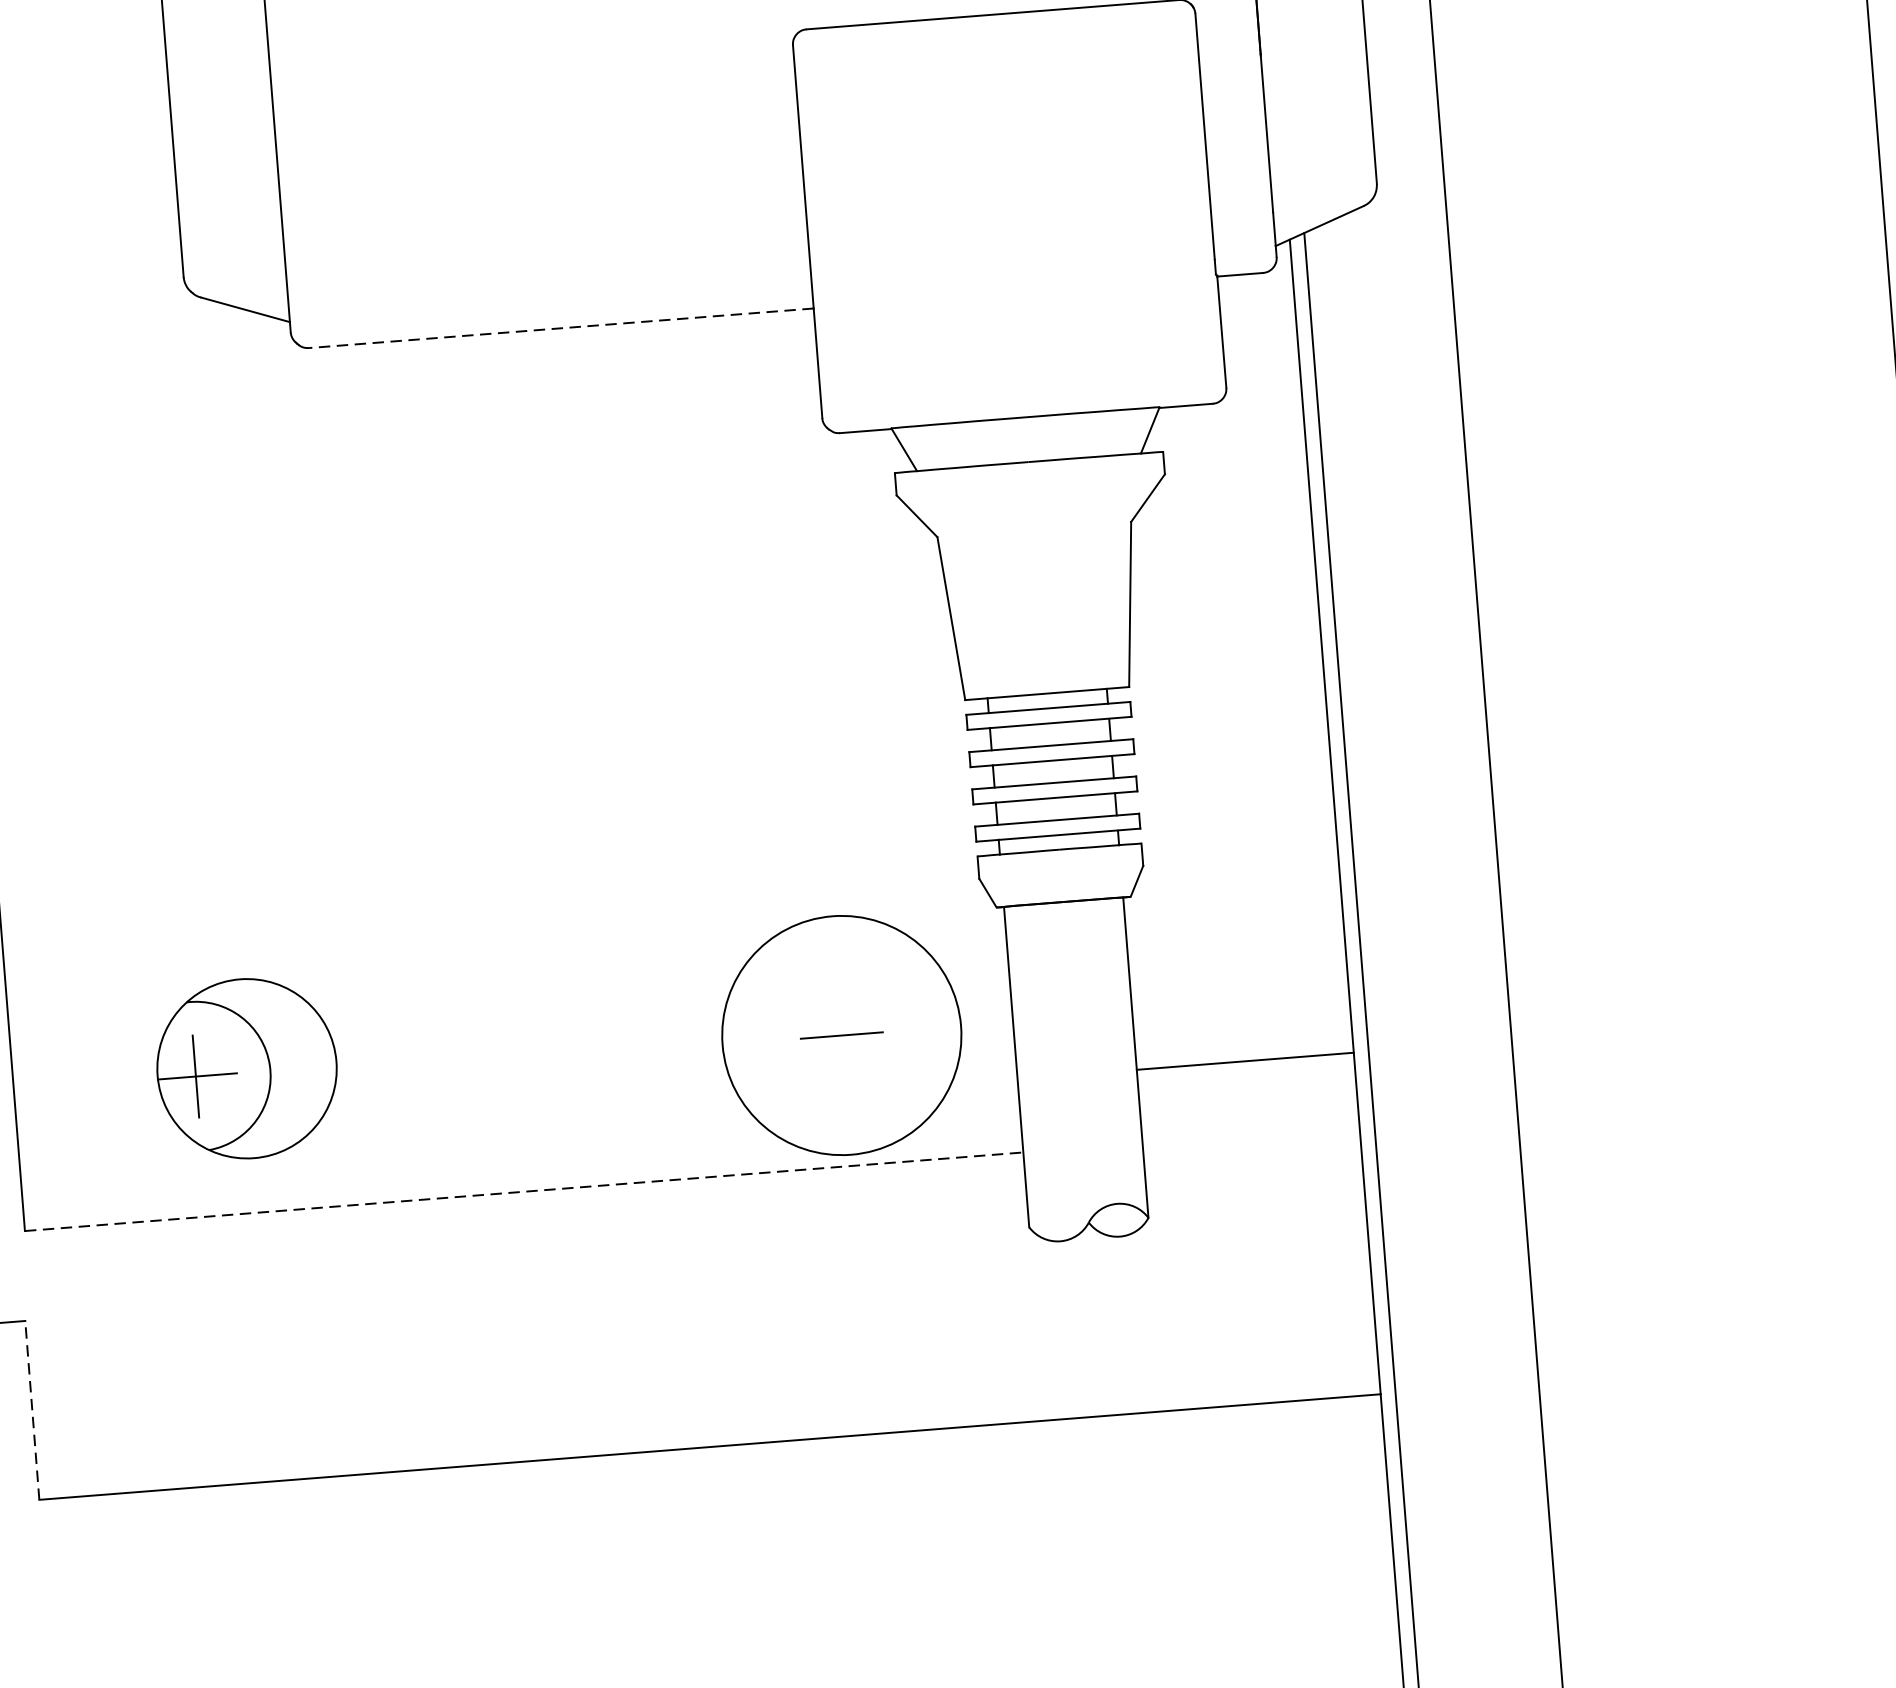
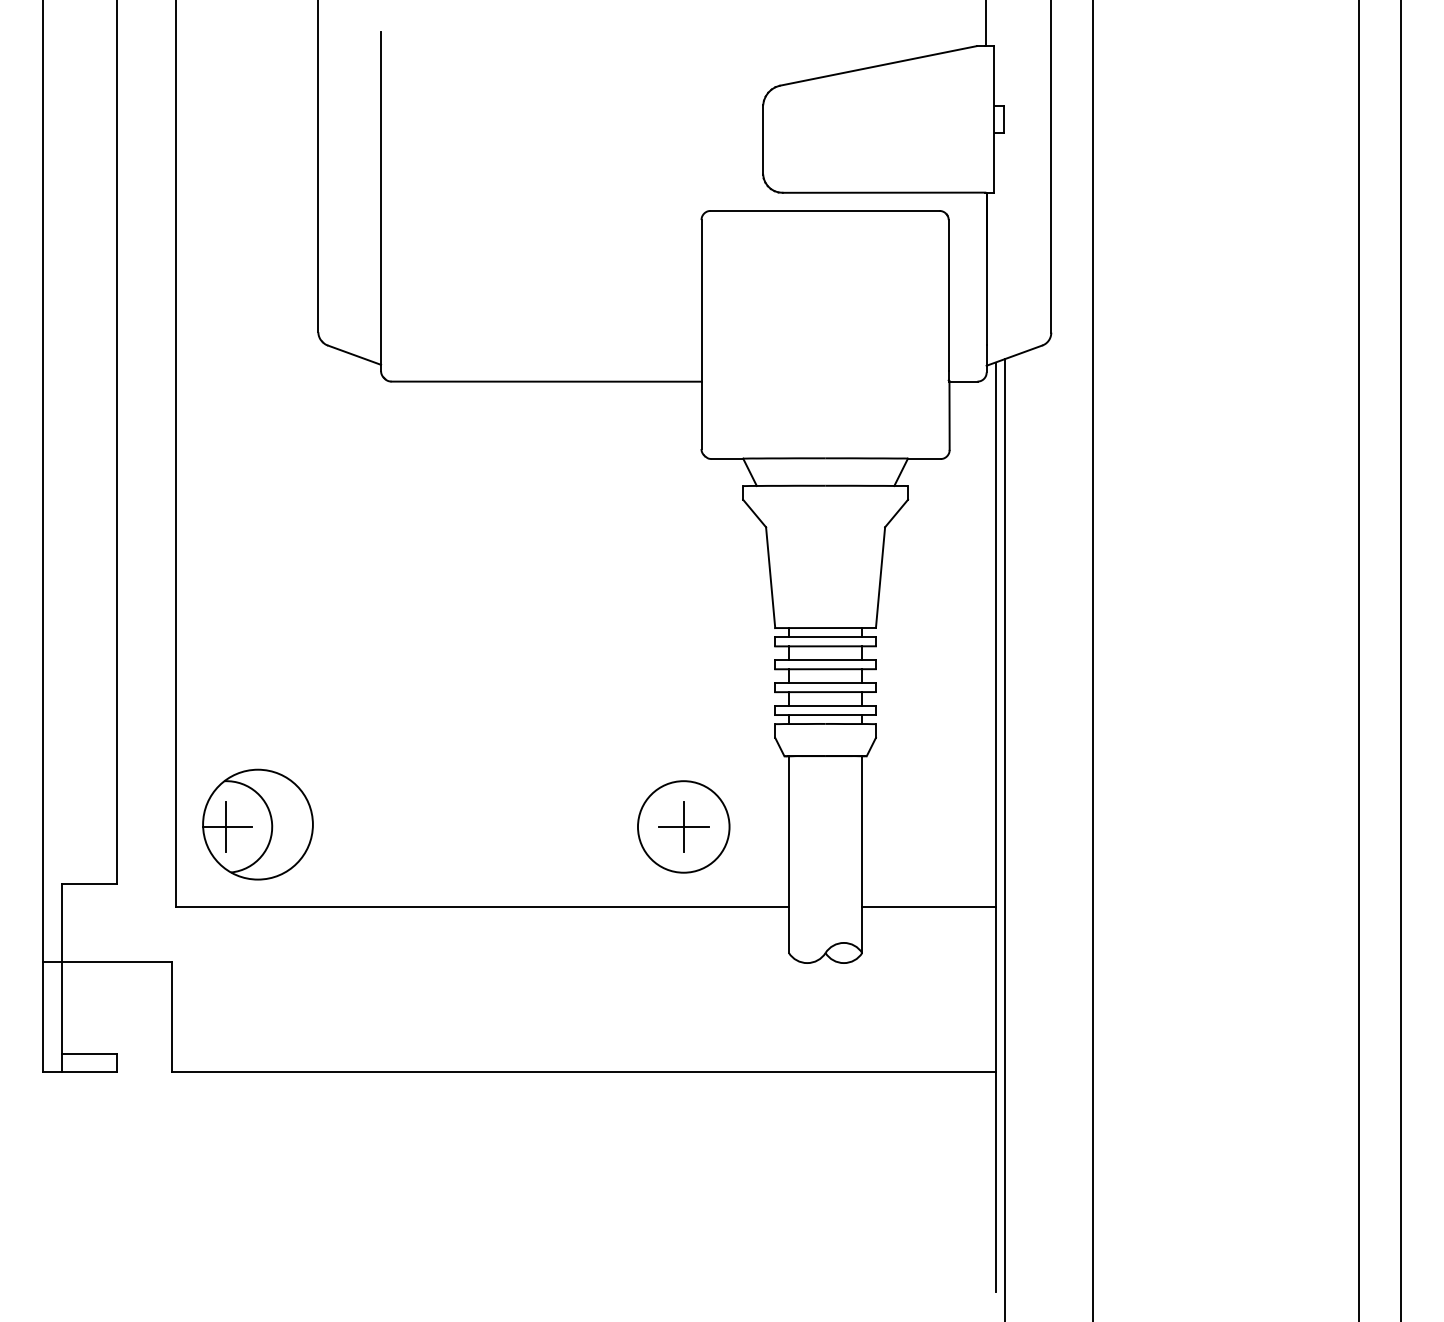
line: (561, 328) -> (546, 381), dashed -> solid
circle: (841, 1034) -> (683, 826), size x0.62
line: (841, 1034) -> (683, 826), added
line: (1244, 1062) -> (928, 907), moved
part: (246, 1068) -> (257, 824), moved
line: (524, 1192) -> (482, 907), dashed -> solid
line: (32, 1409) -> (171, 1016), dashed -> solid

